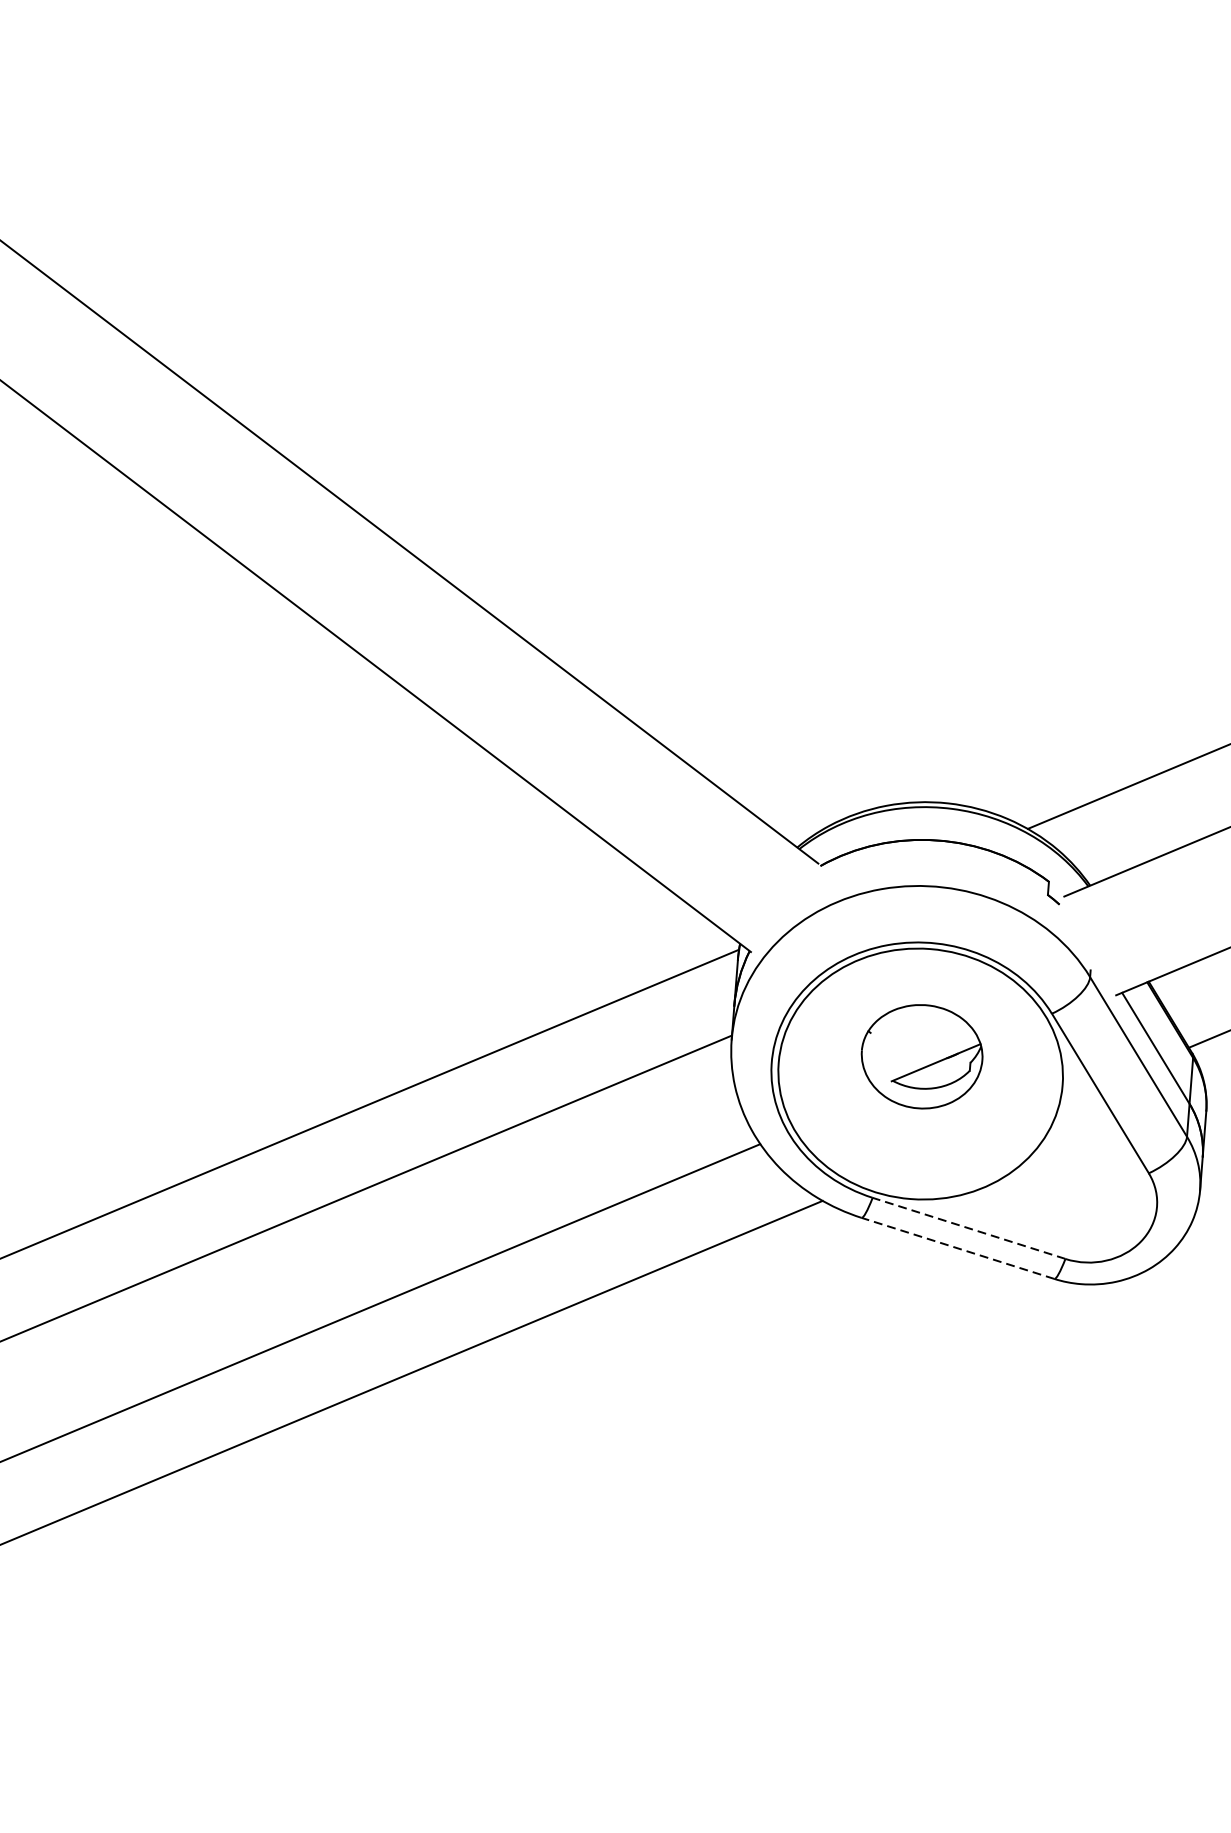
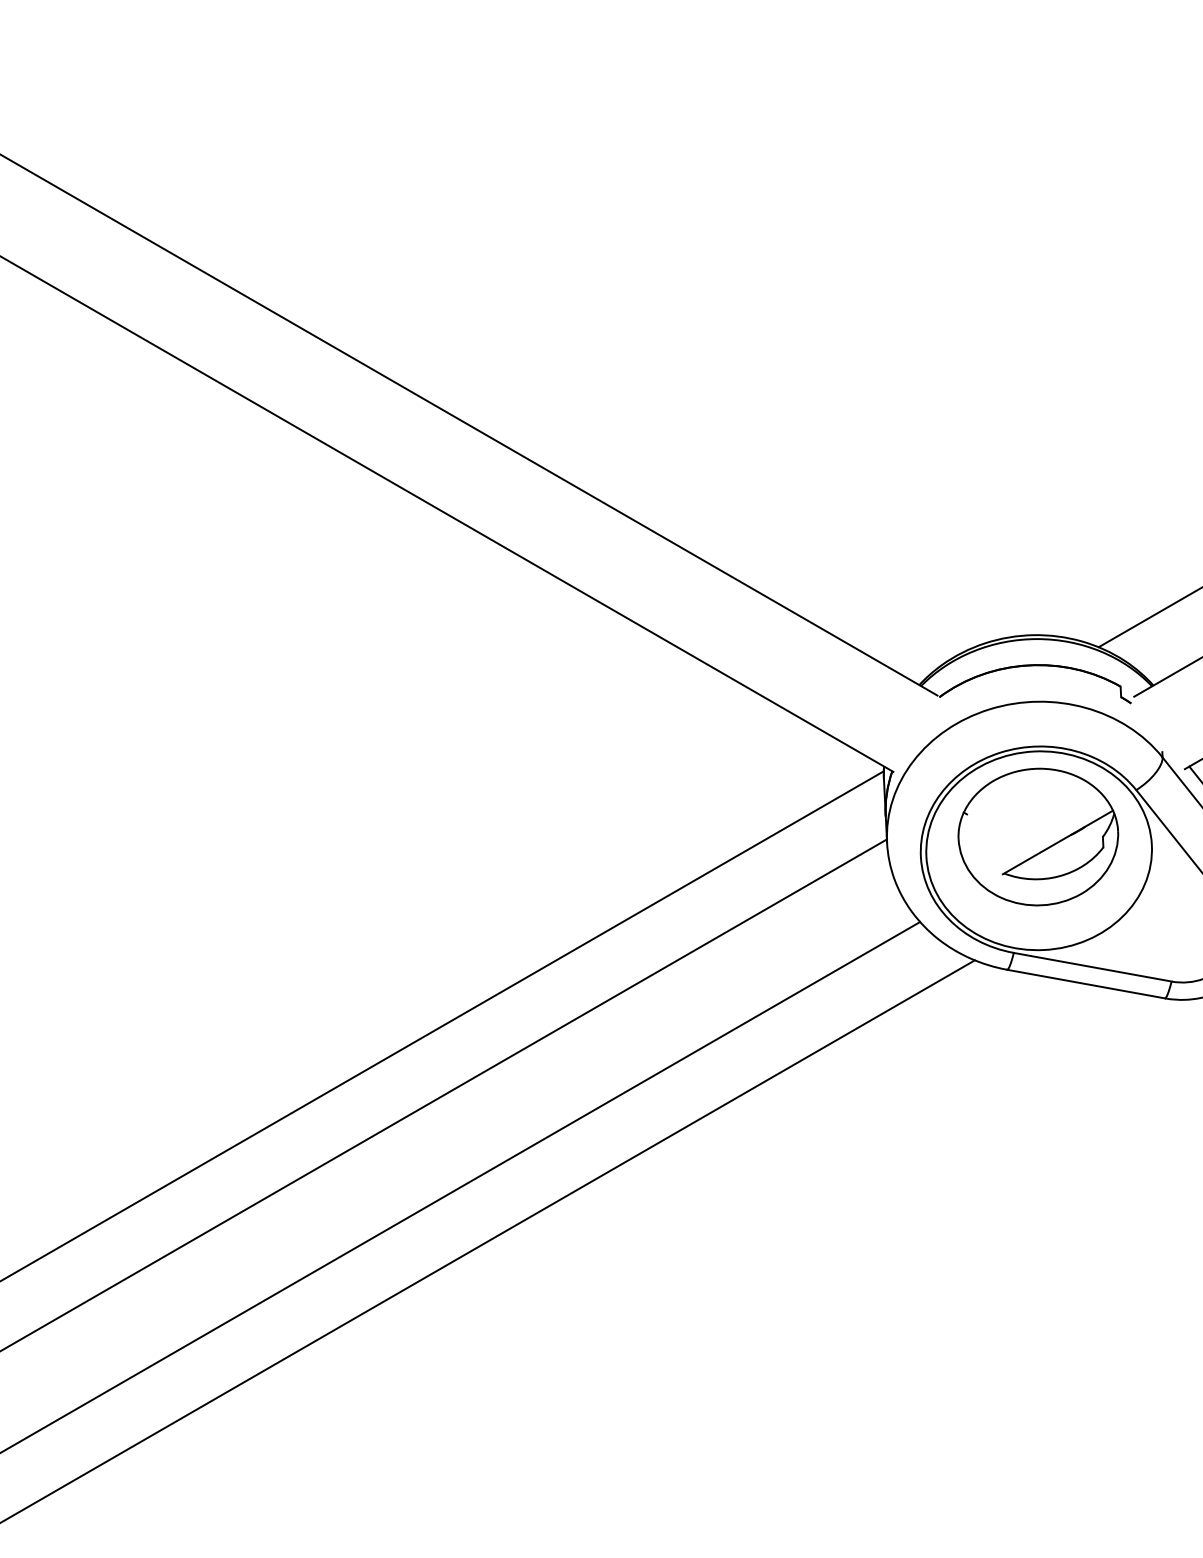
part: (922, 1056) -> (1038, 836), size x1.67
line: (968, 1228) -> (1092, 967), dashed -> solid
line: (957, 1247) -> (1085, 983), dashed -> solid

